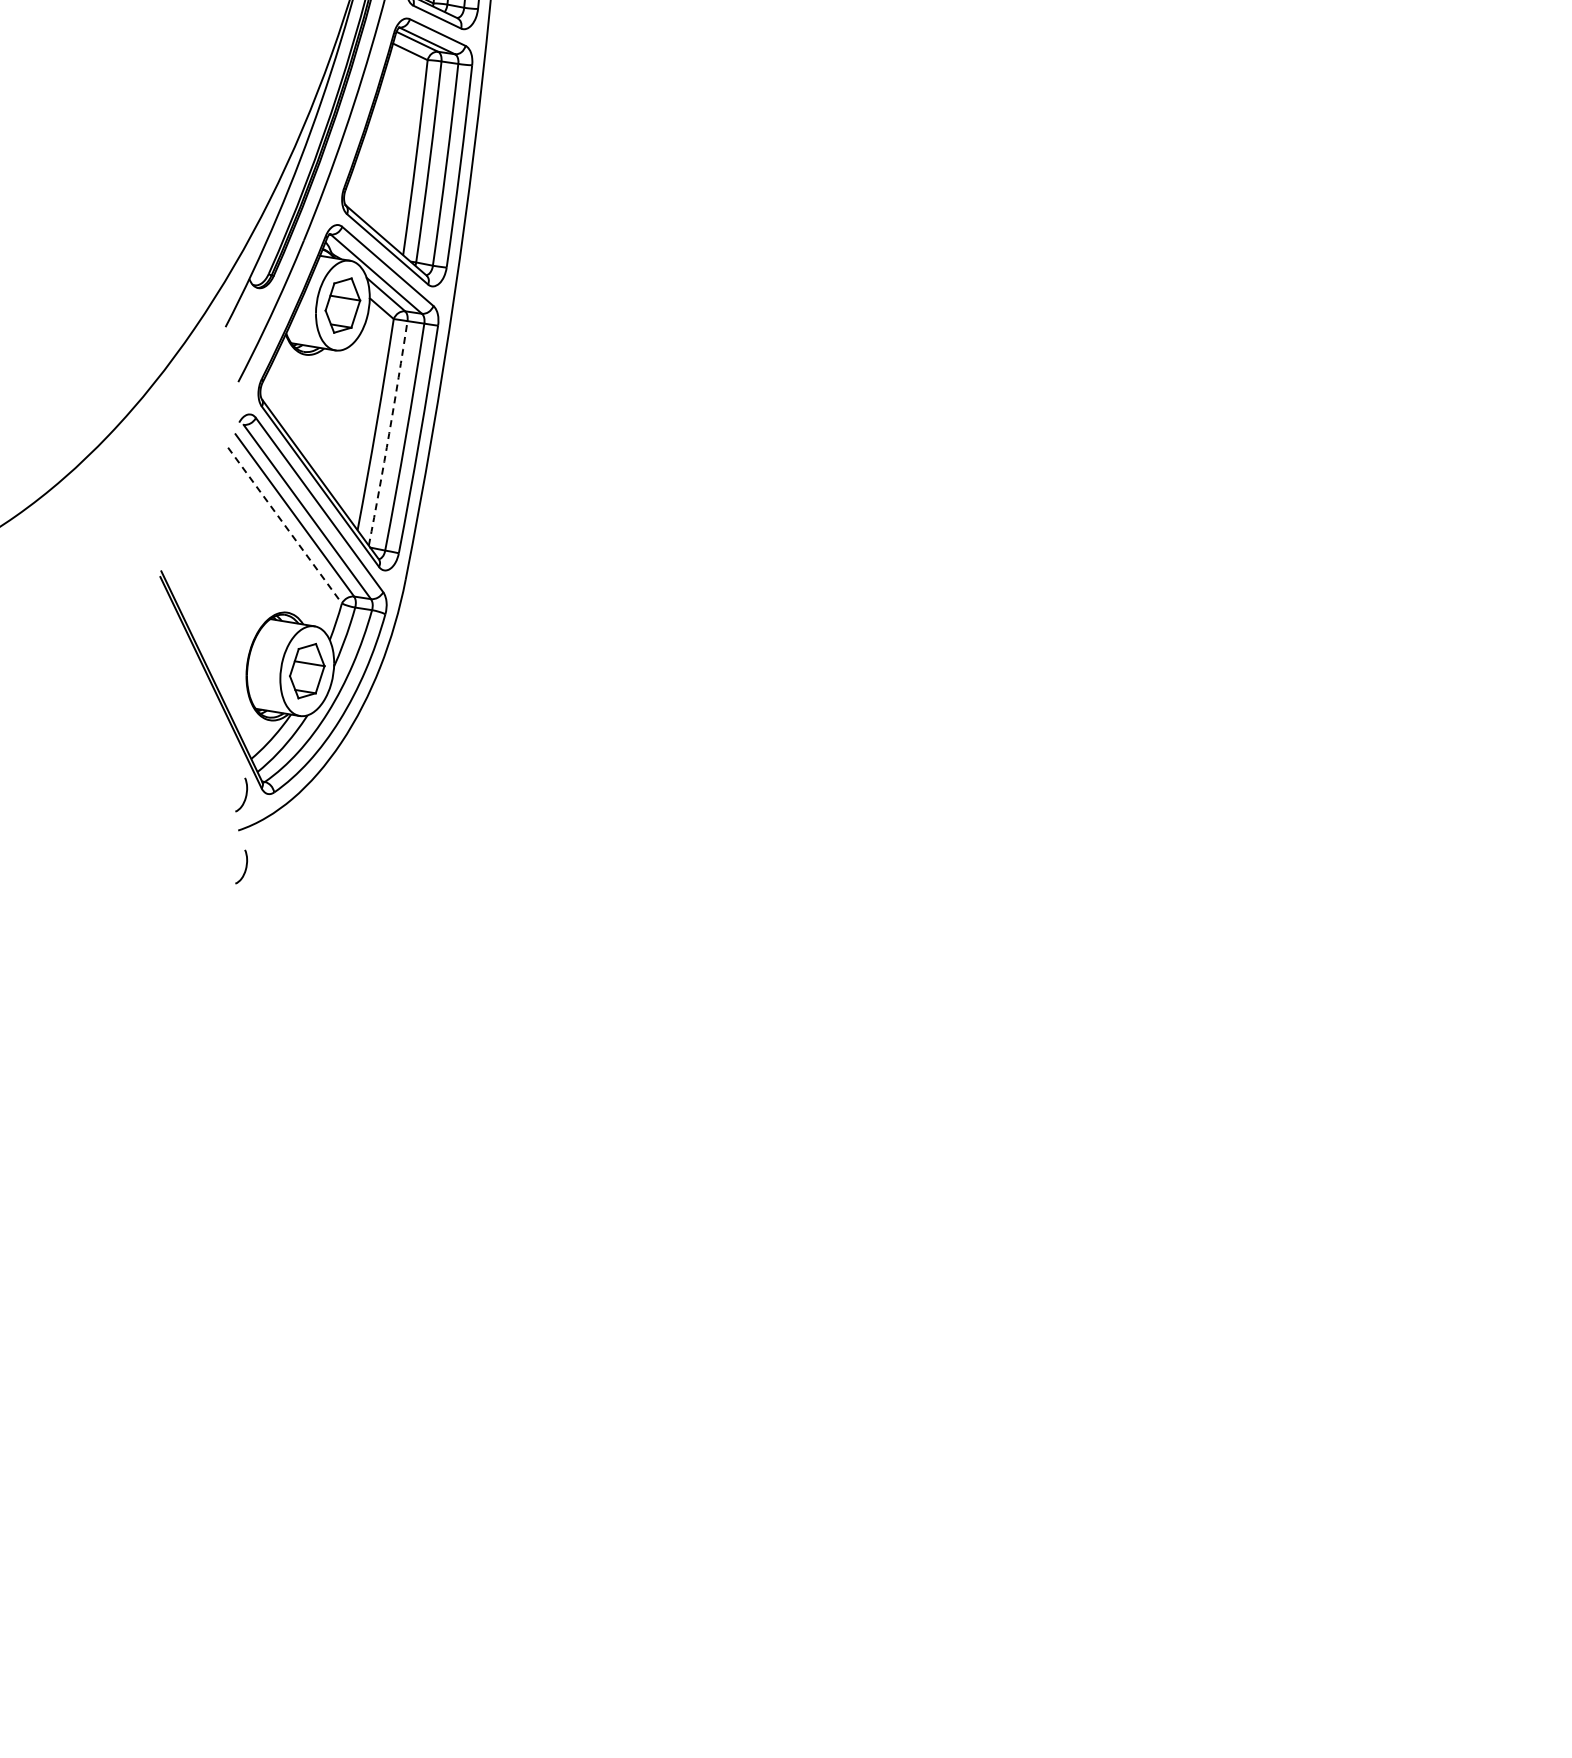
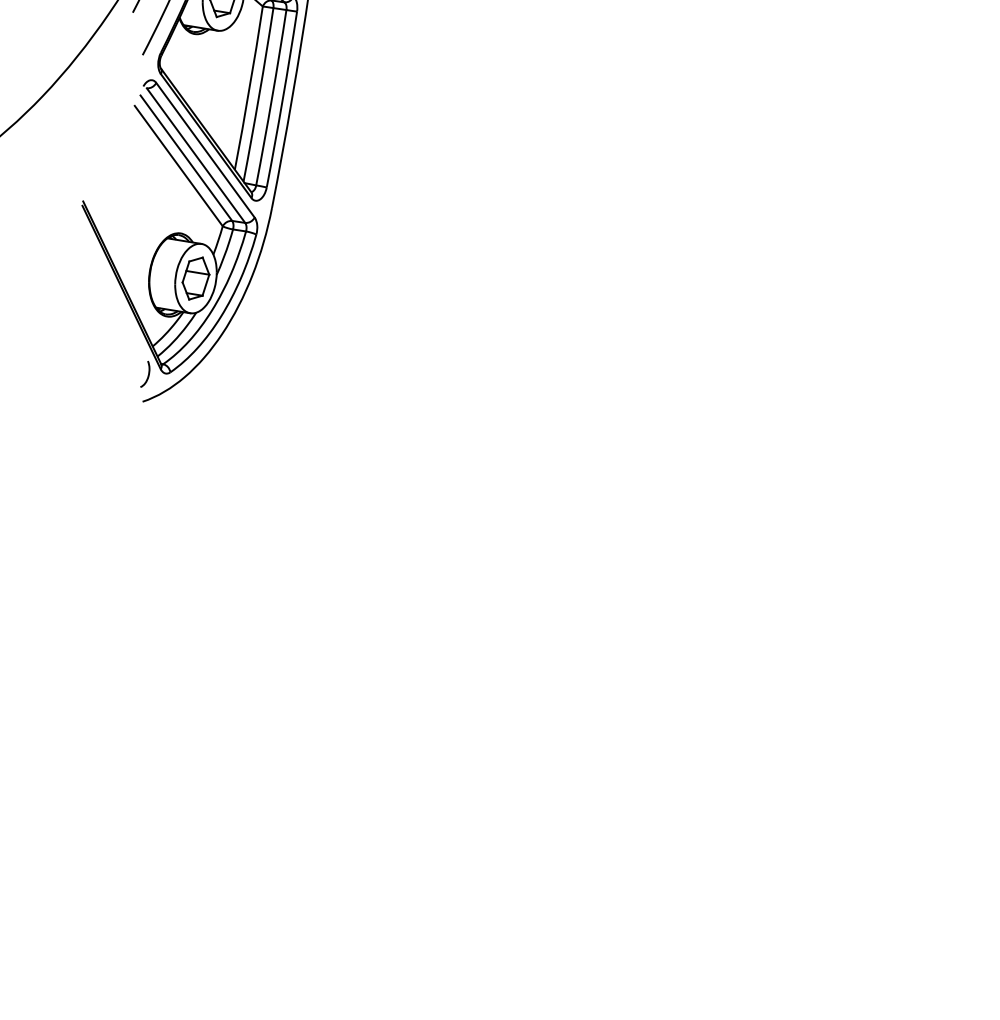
arc: (389, 433) -> (259, 94), dashed -> solid
line: (285, 525) -> (179, 166), dashed -> solid
curve: (245, 866) -> (148, 429), removed

